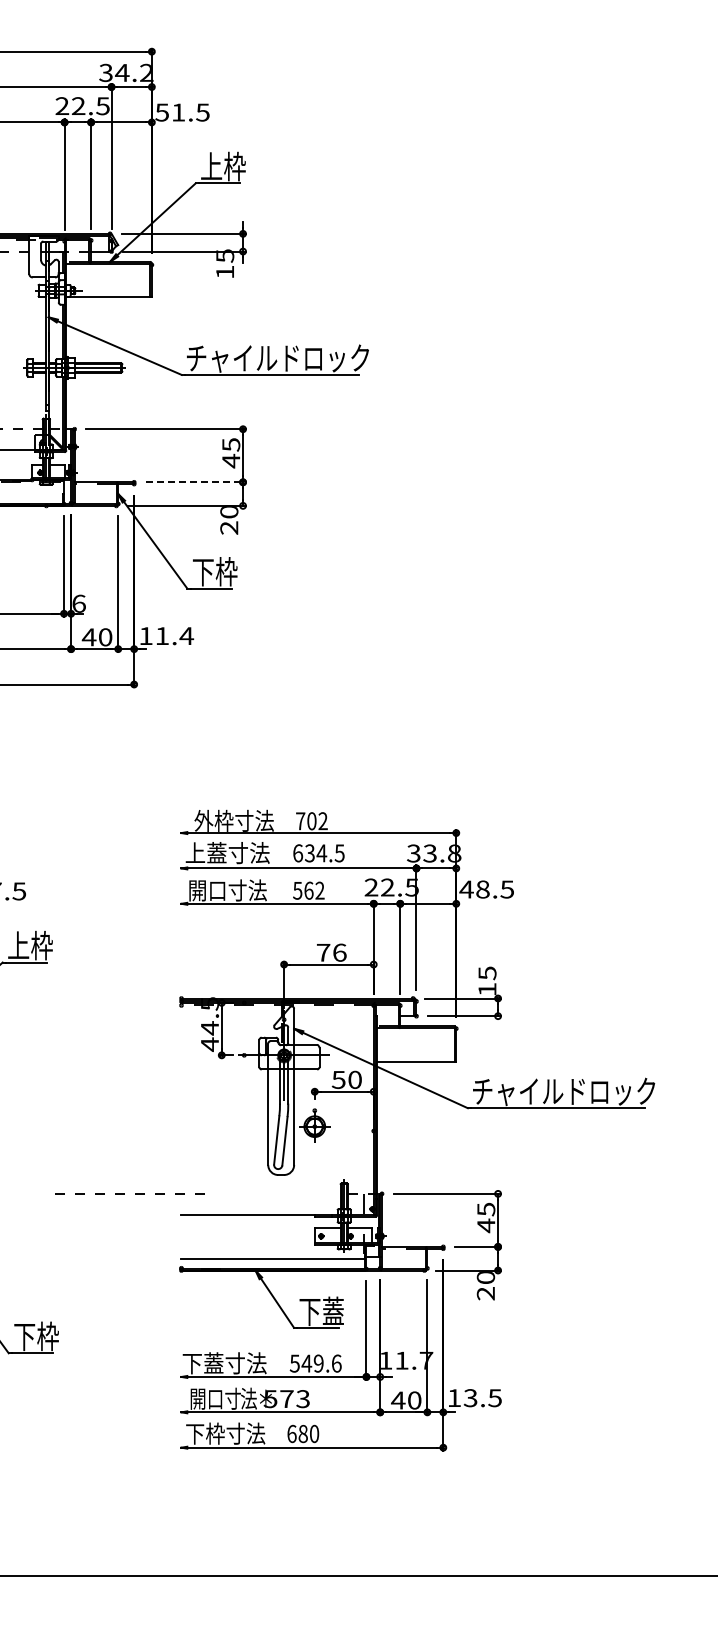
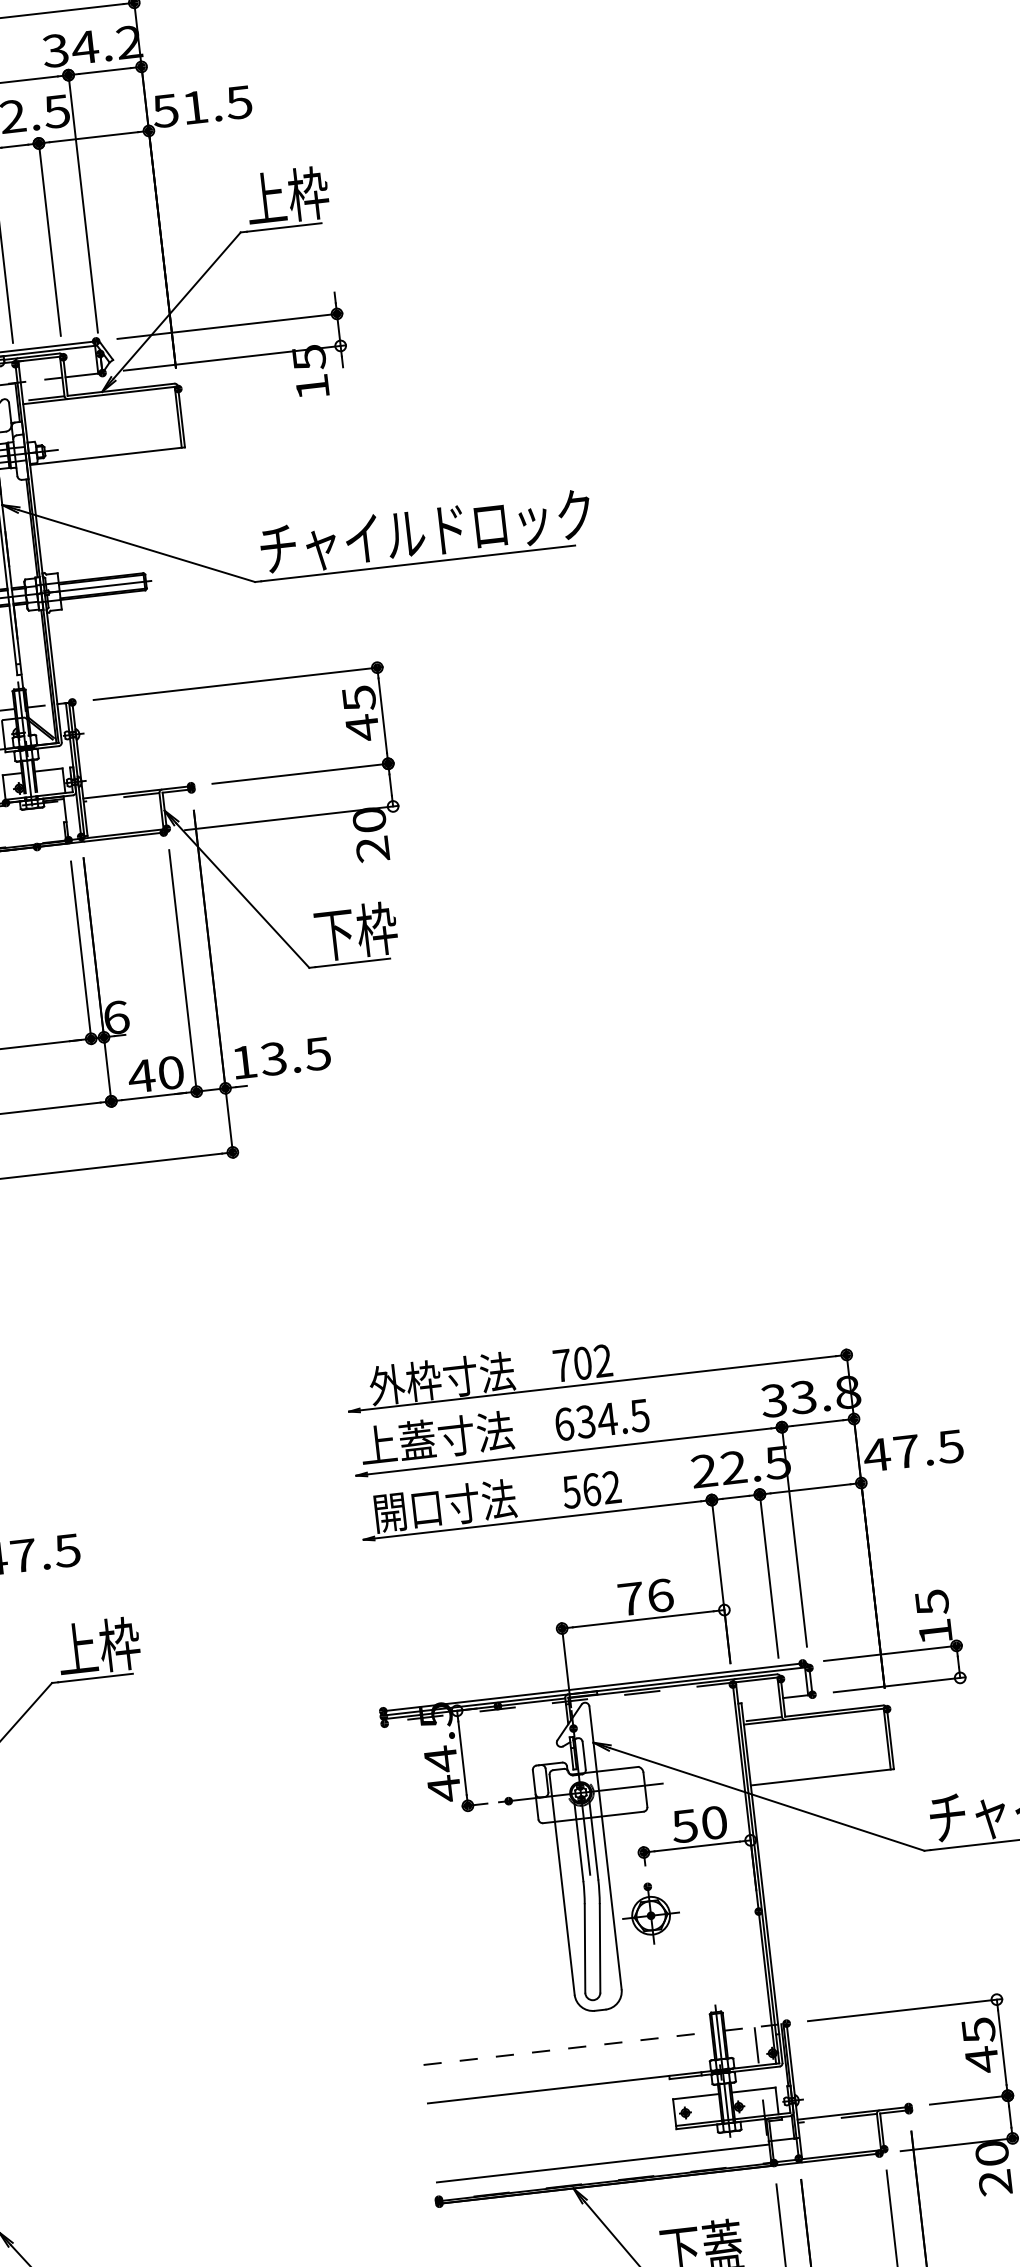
line: (196, 482) -> (303, 773), dashed -> solid
text: (174, 636) -> (295, 1057), 11.4 -> 13.5
text: (482, 889) -> (905, 1451), 48.5 -> 47.5
line: (124, 1193) -> (548, 2050), moved

